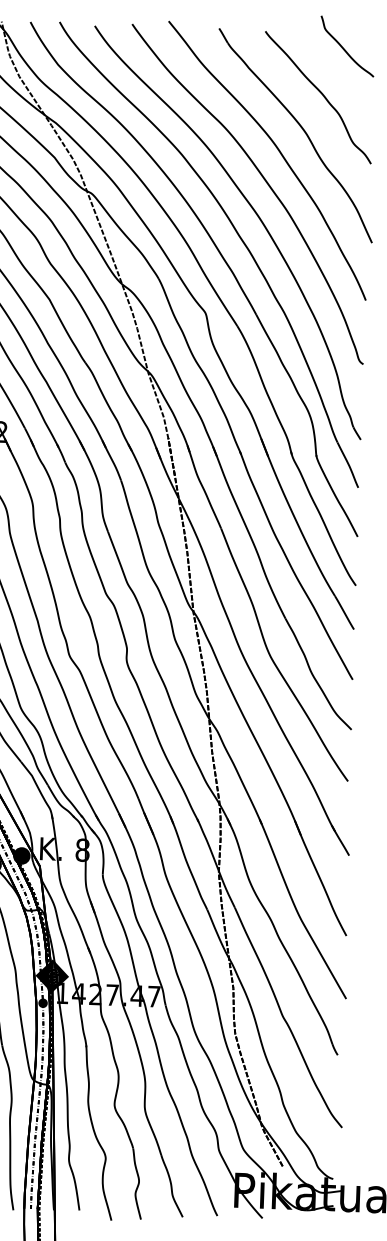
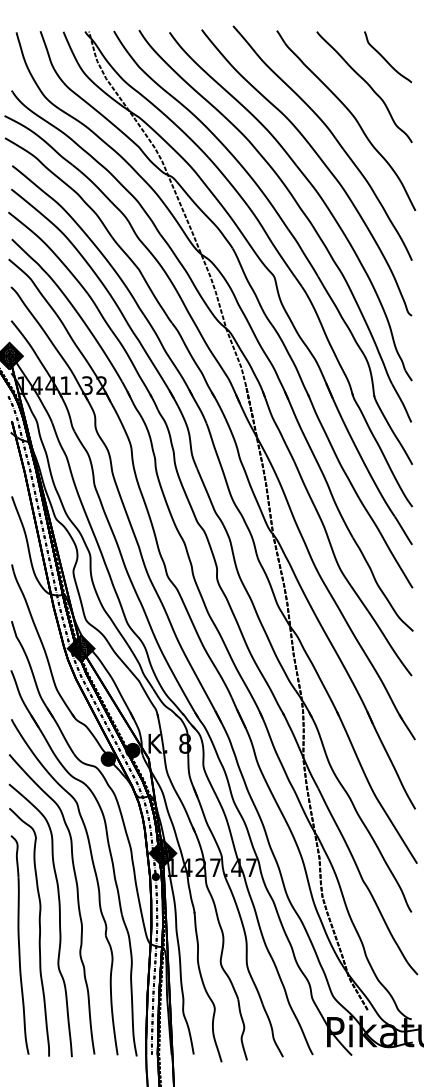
curve: (345, 49) -> (386, 59), moved

